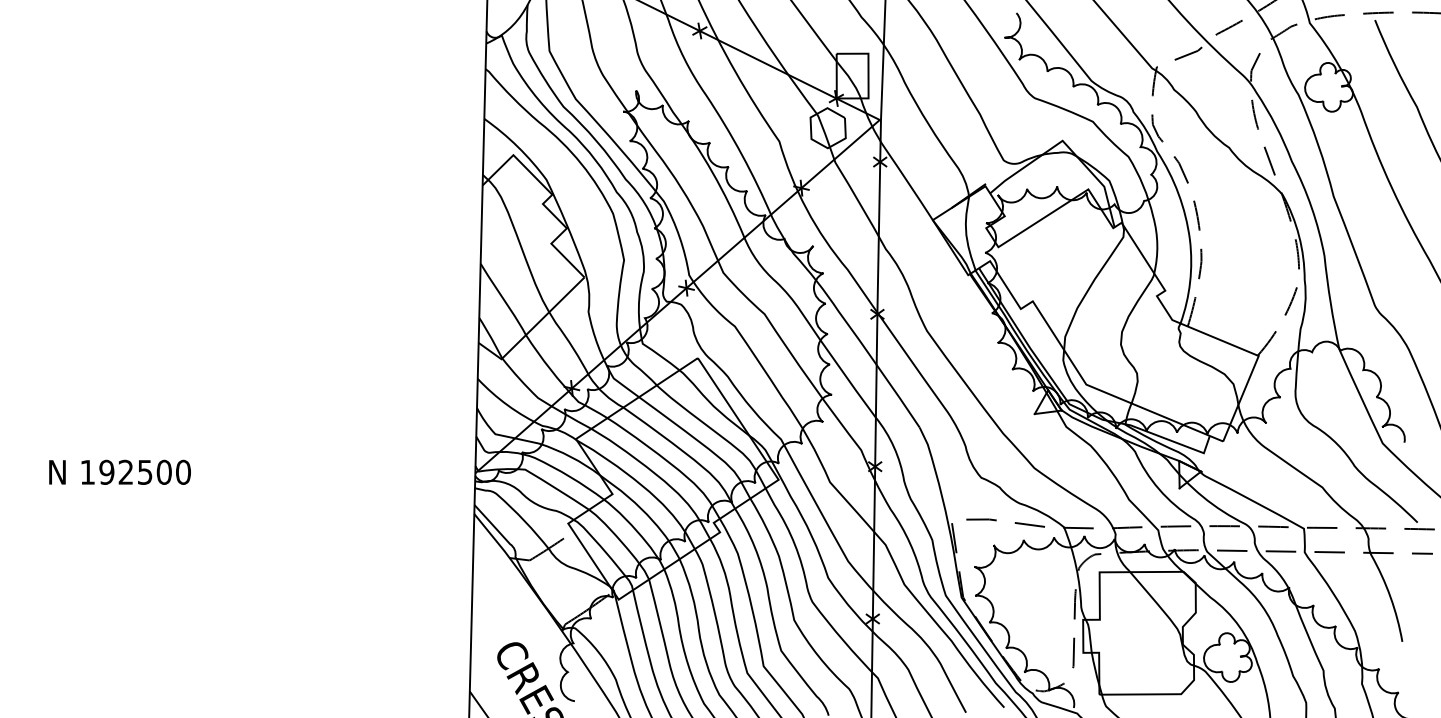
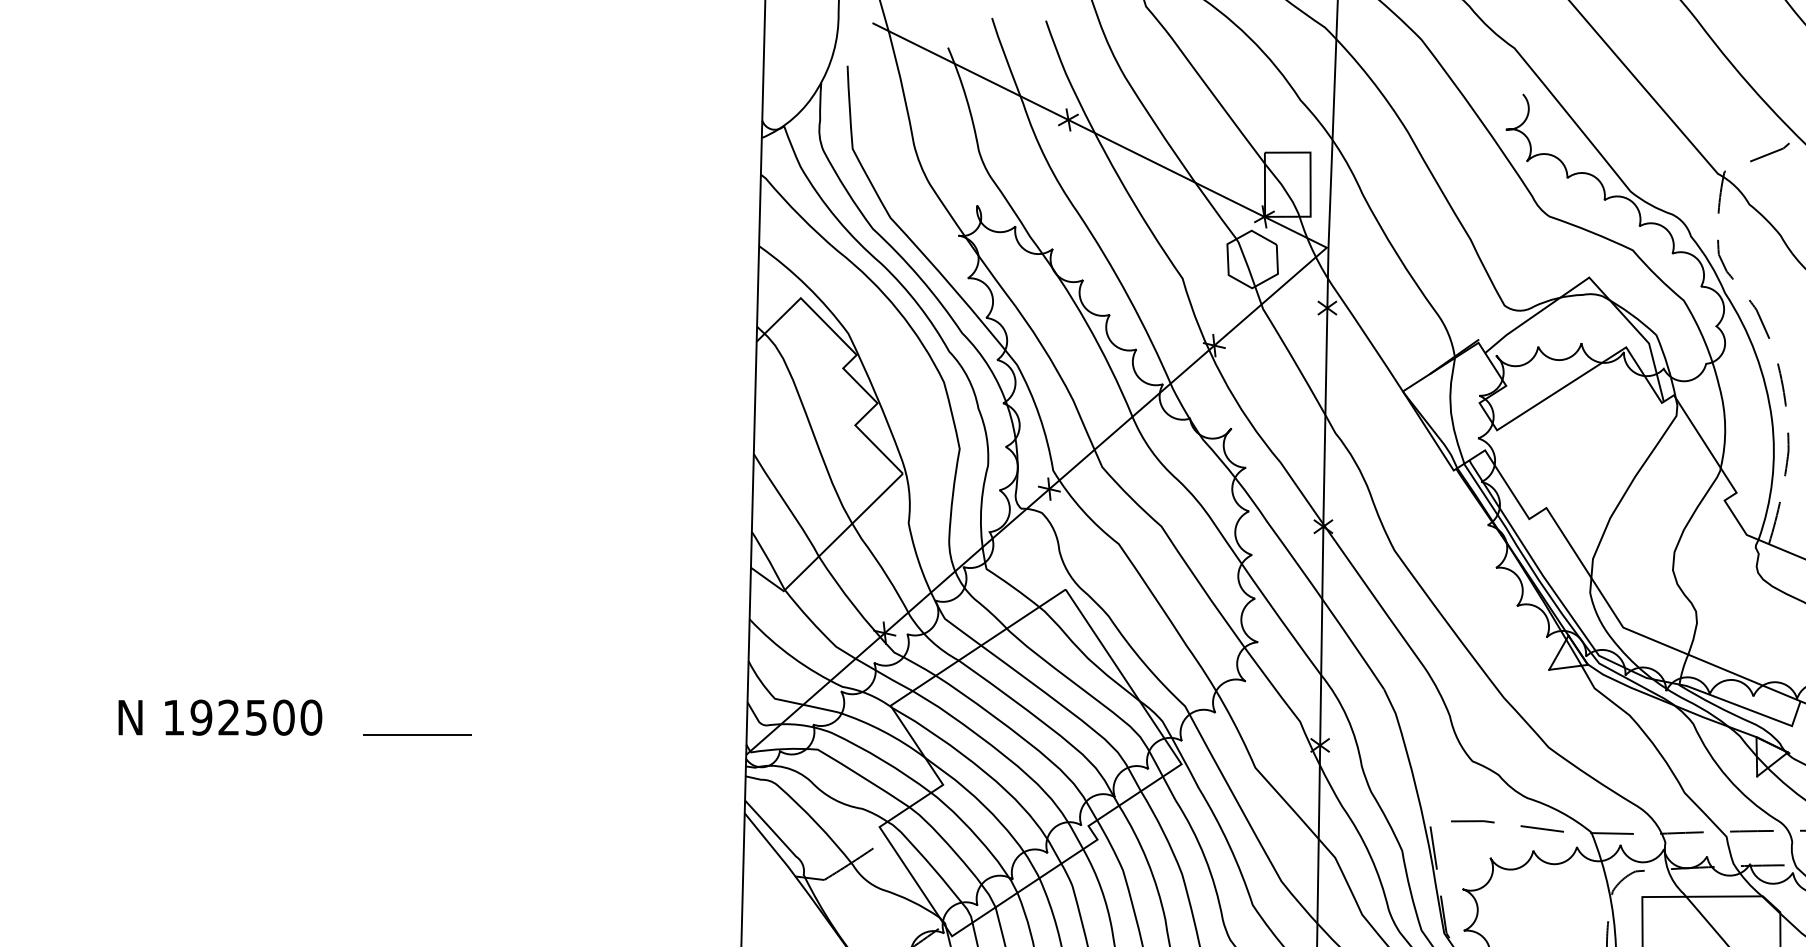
line: (245, 459) -> (416, 735), added
text: (119, 471) -> (219, 716), moved

